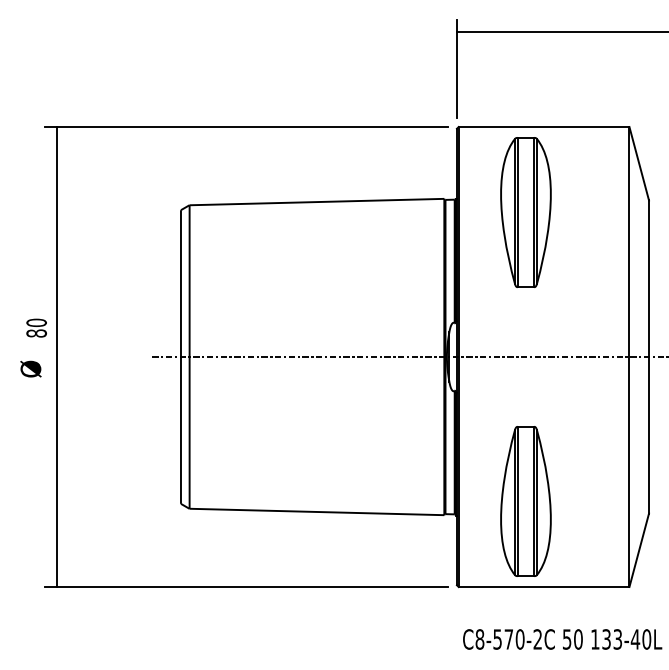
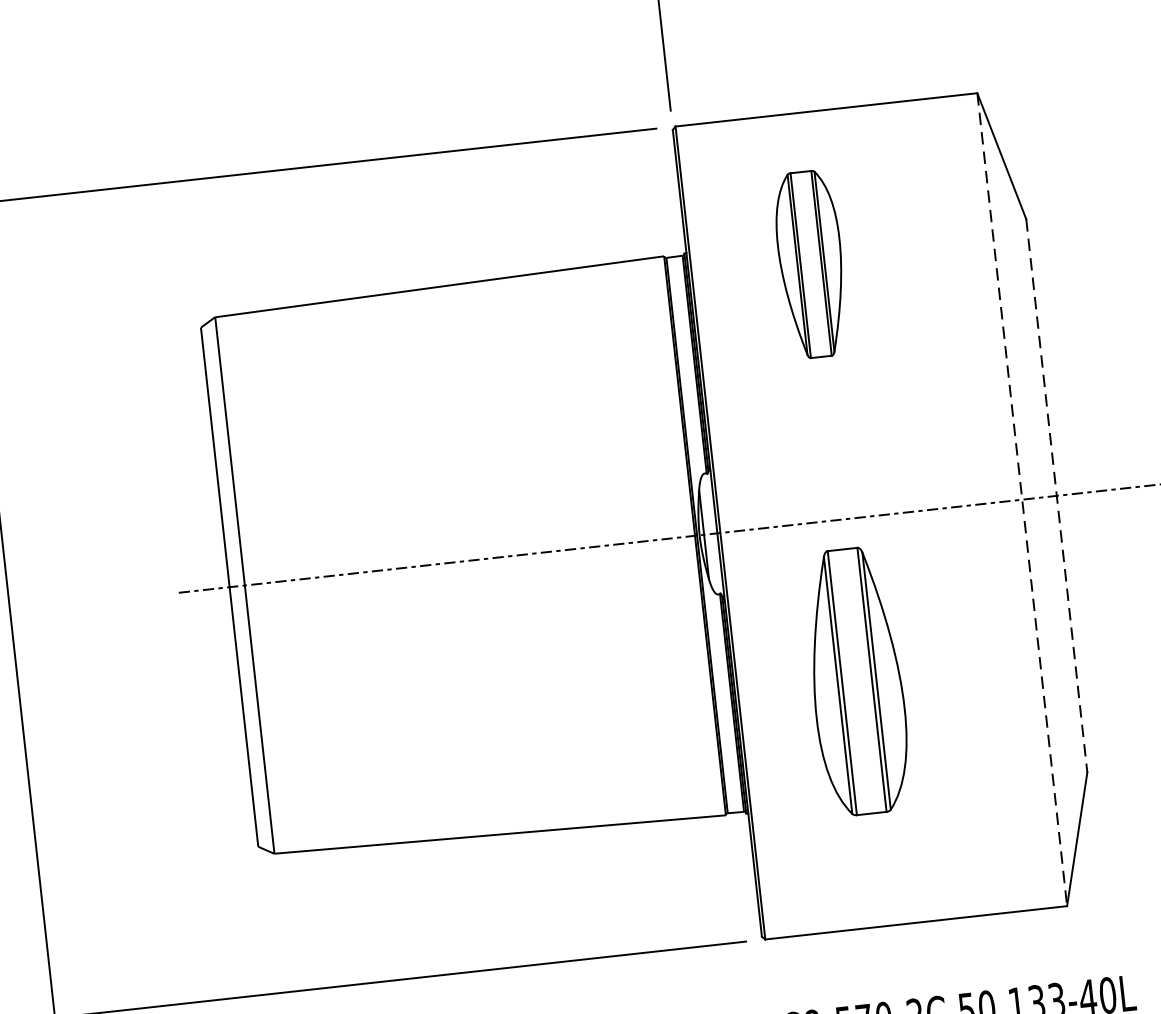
part: (525, 212) -> (810, 264), size x0.7
line: (629, 357) -> (1022, 500), solid -> dashed
line: (649, 357) -> (1057, 496), solid -> dashed
part: (525, 501) -> (856, 681), moved

